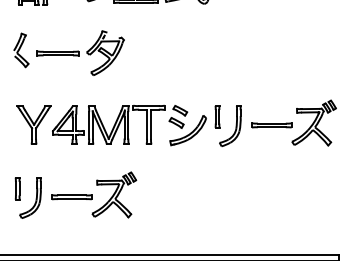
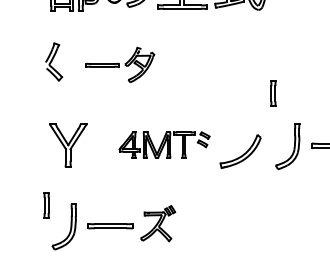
part: (80, 52) -> (120, 64), size x0.7
part: (217, 116) -> (273, 93), moved
part: (120, 124) -> (164, 144), size x0.6
part: (17, 188) -> (46, 205), moved
part: (114, 194) -> (158, 223), size x0.7

